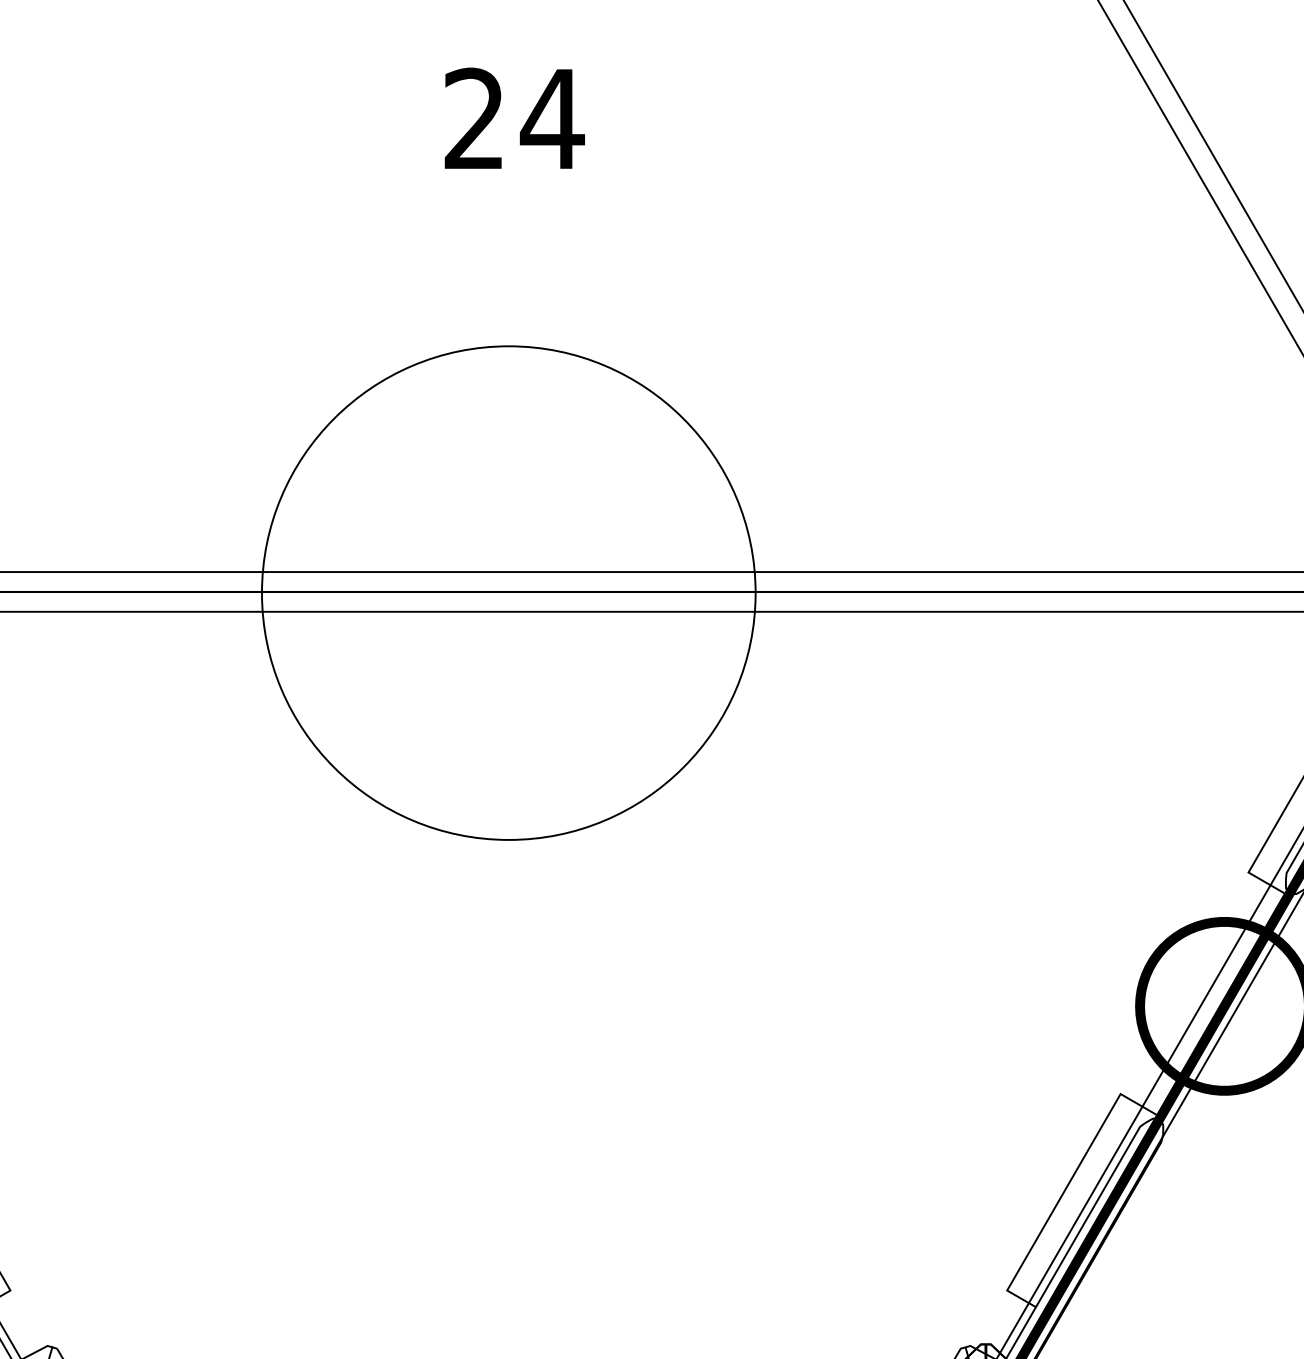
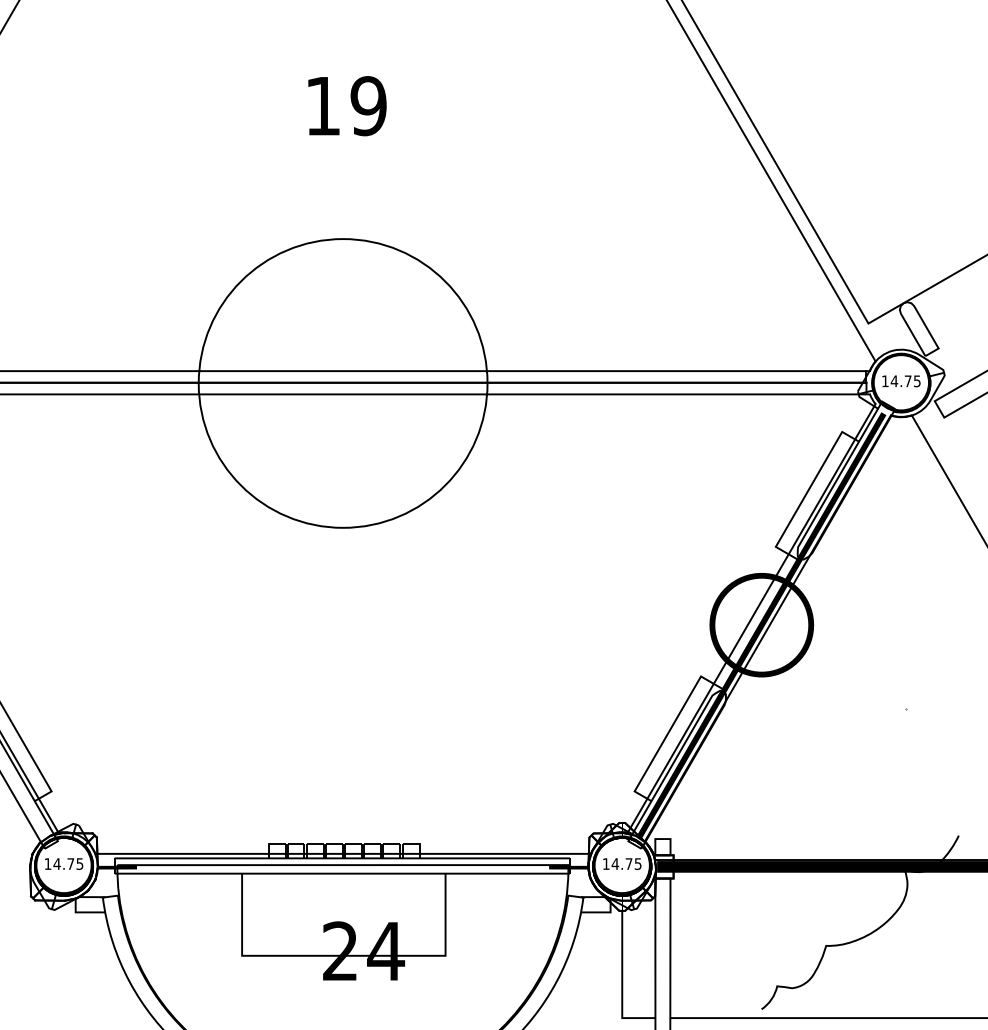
text: (514, 119) -> (346, 106), 24 -> 19

